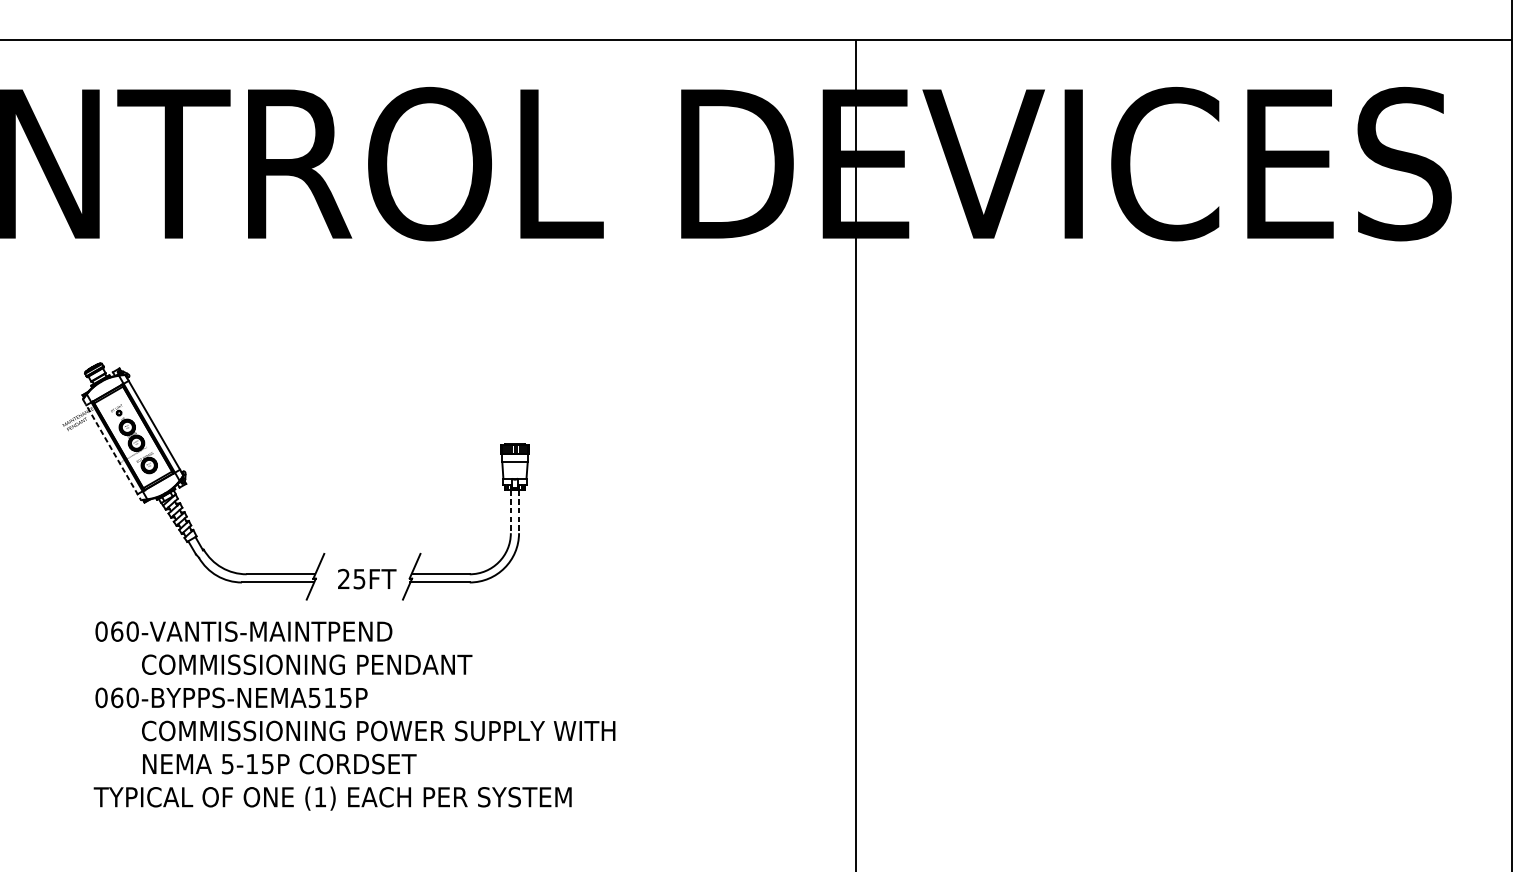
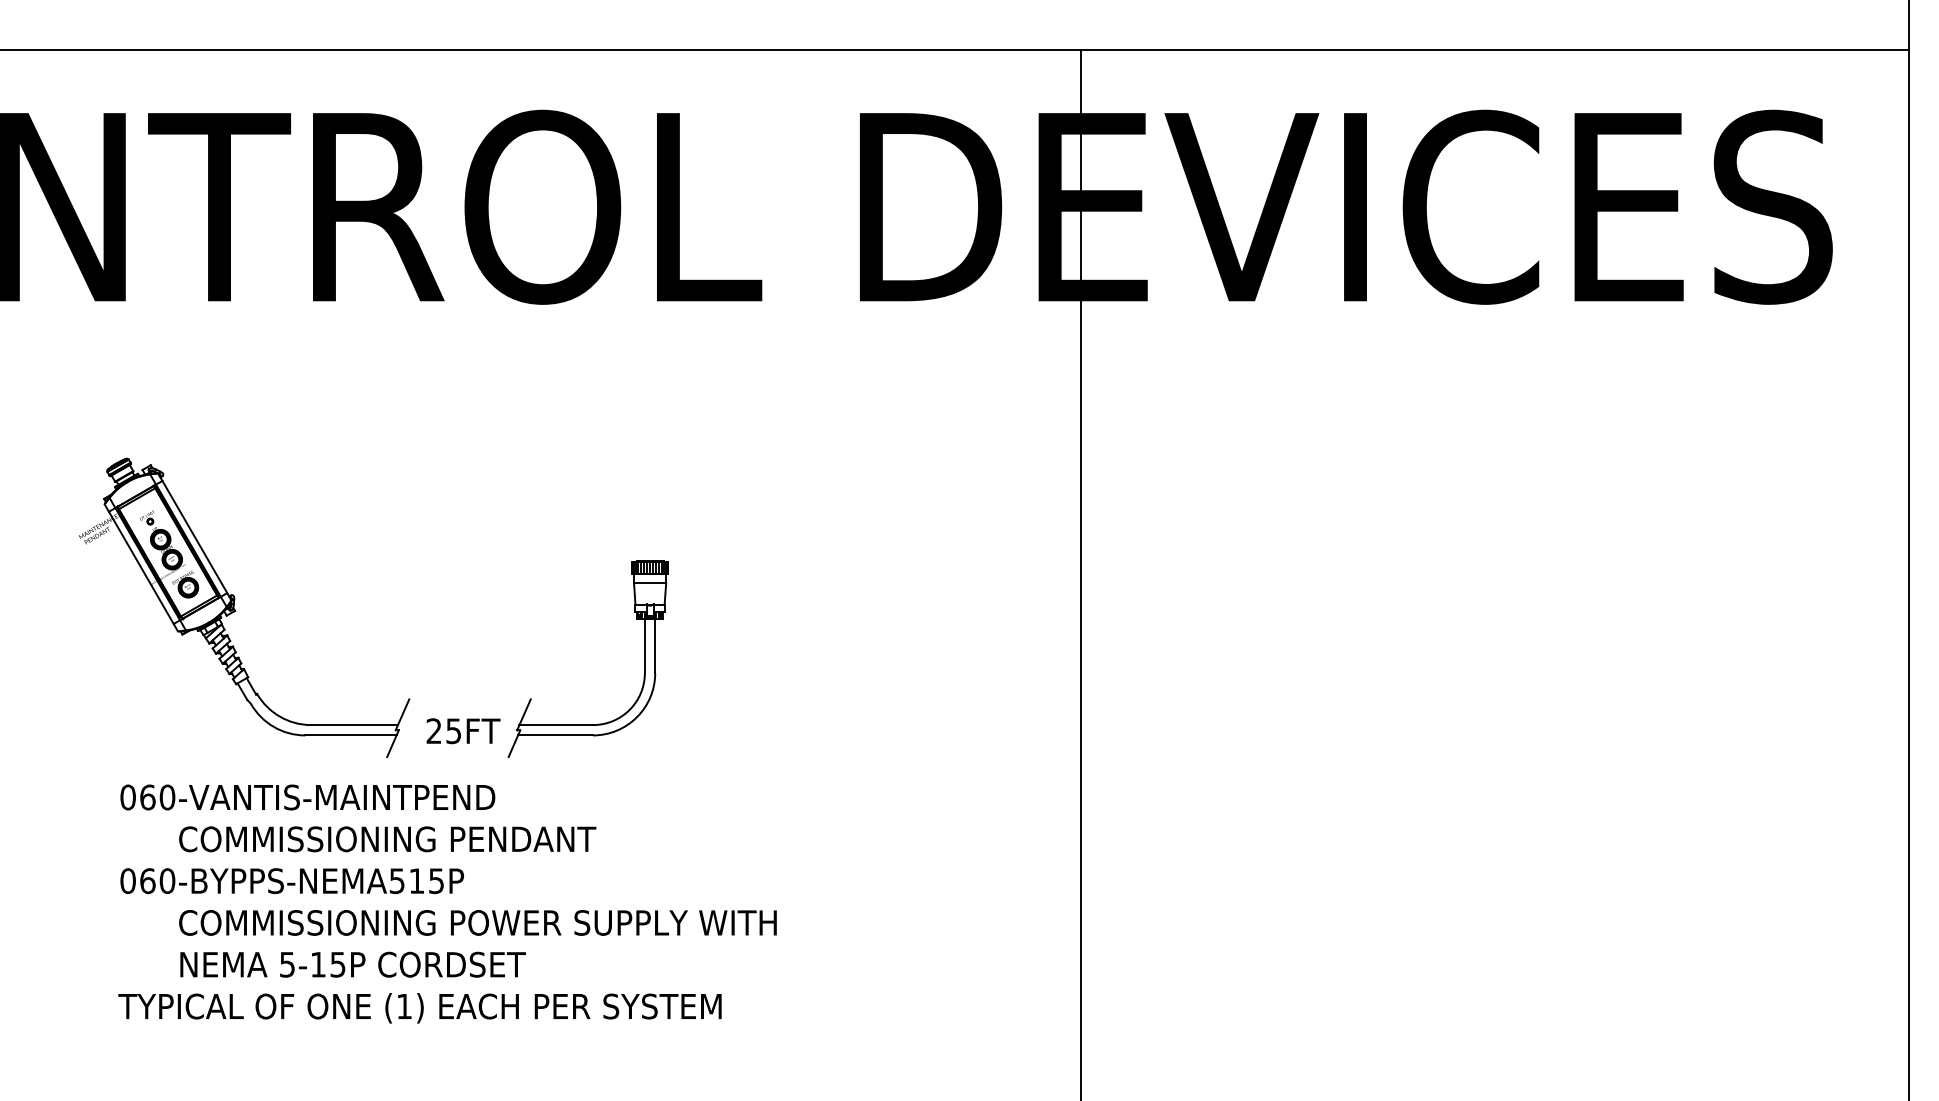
line: (112, 449) -> (141, 567), dashed -> solid
line: (510, 512) -> (644, 646), dashed -> solid
line: (519, 512) -> (655, 646), dashed -> solid

